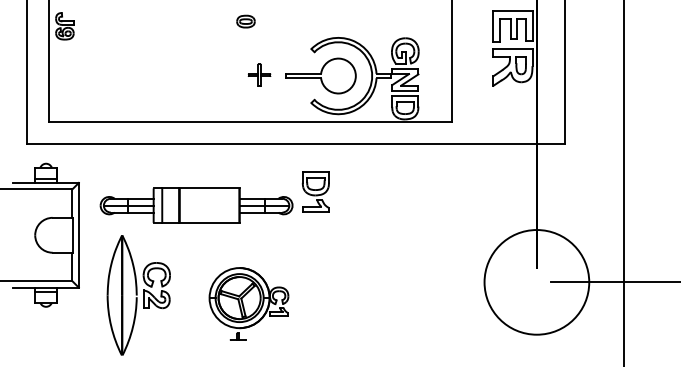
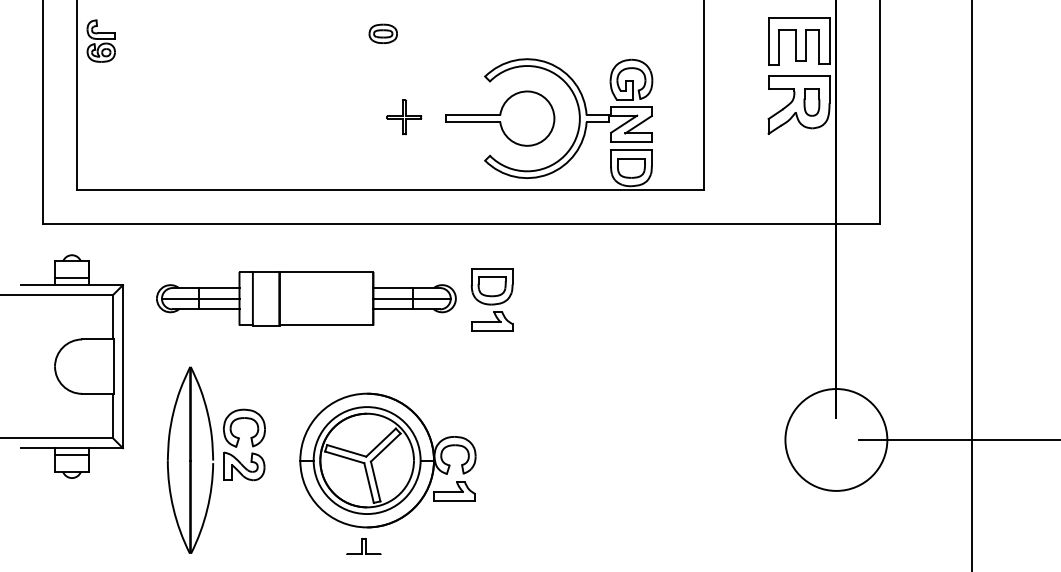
part: (196, 205) -> (306, 298), moved
circle: (536, 282) -> (835, 440), size x0.62
part: (248, 303) -> (387, 472), size x1.43

